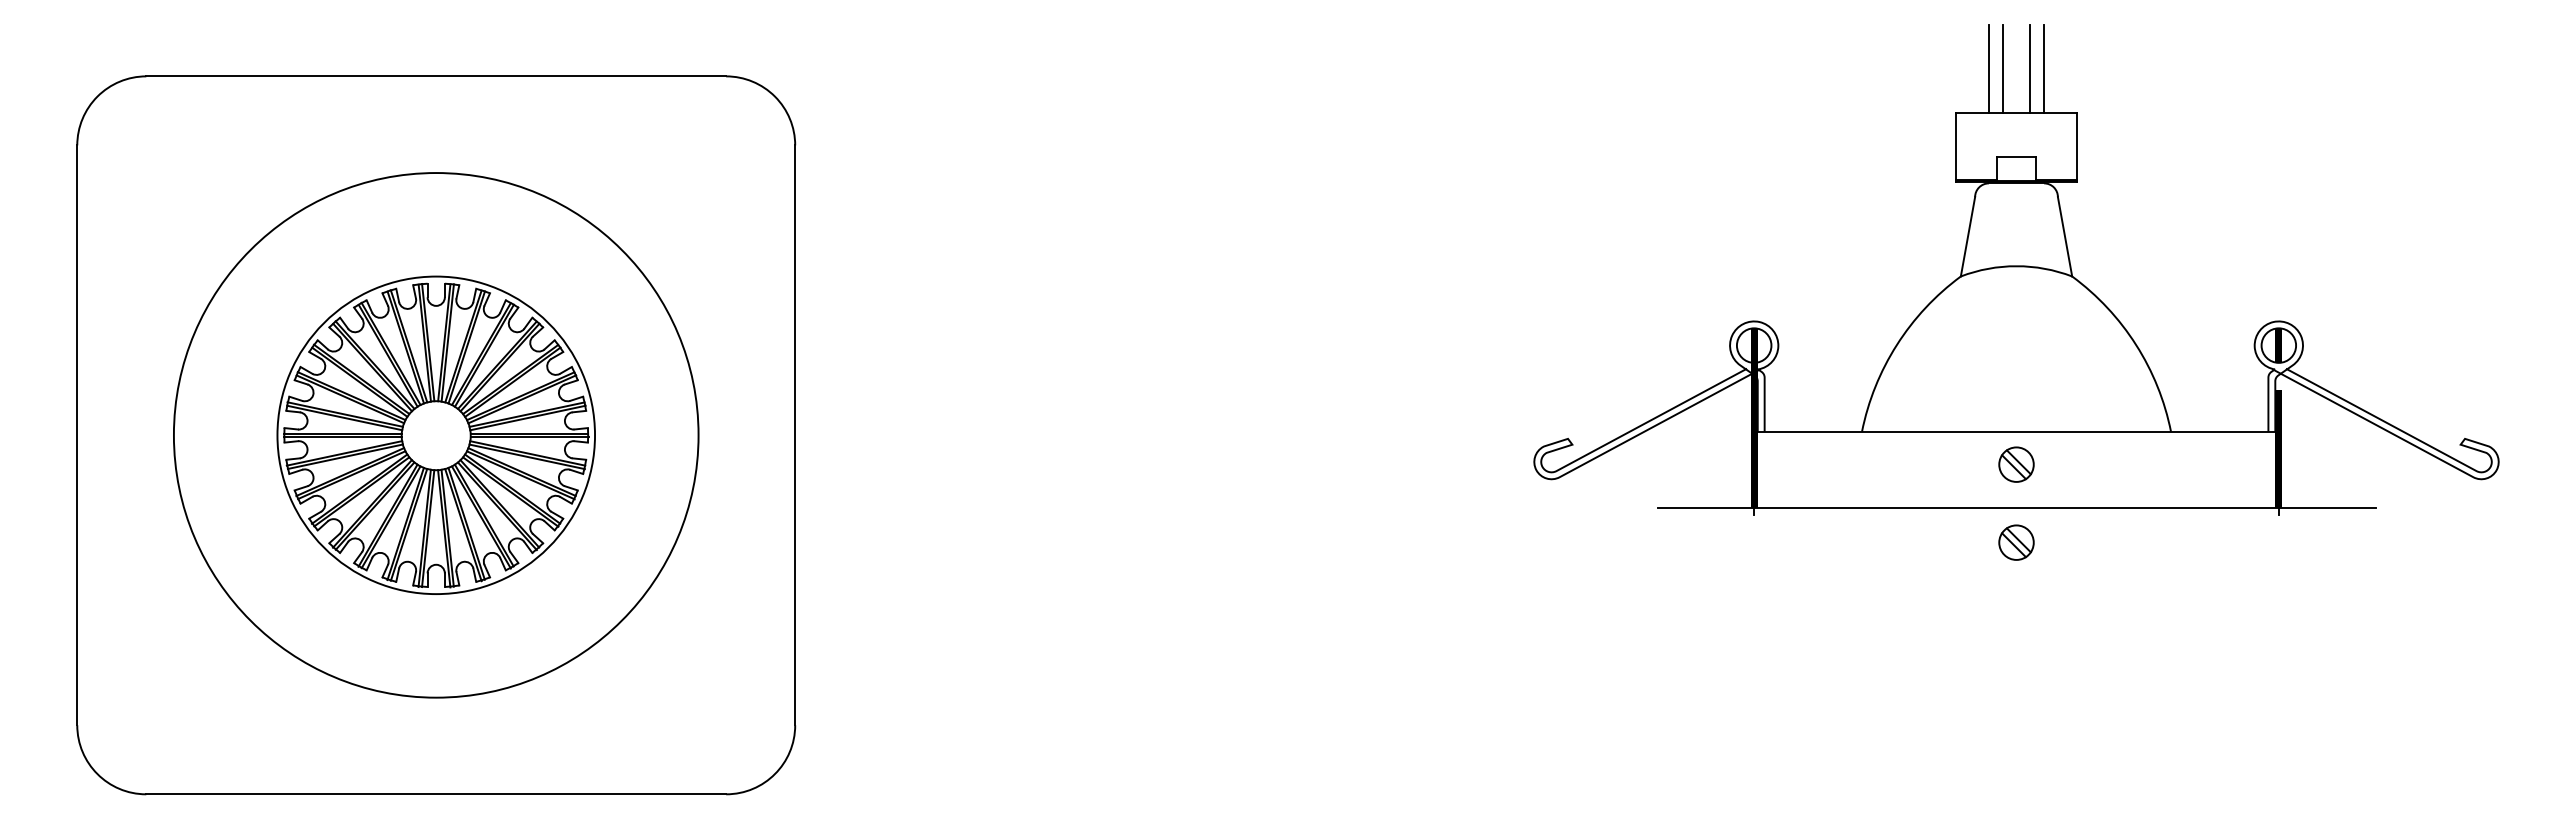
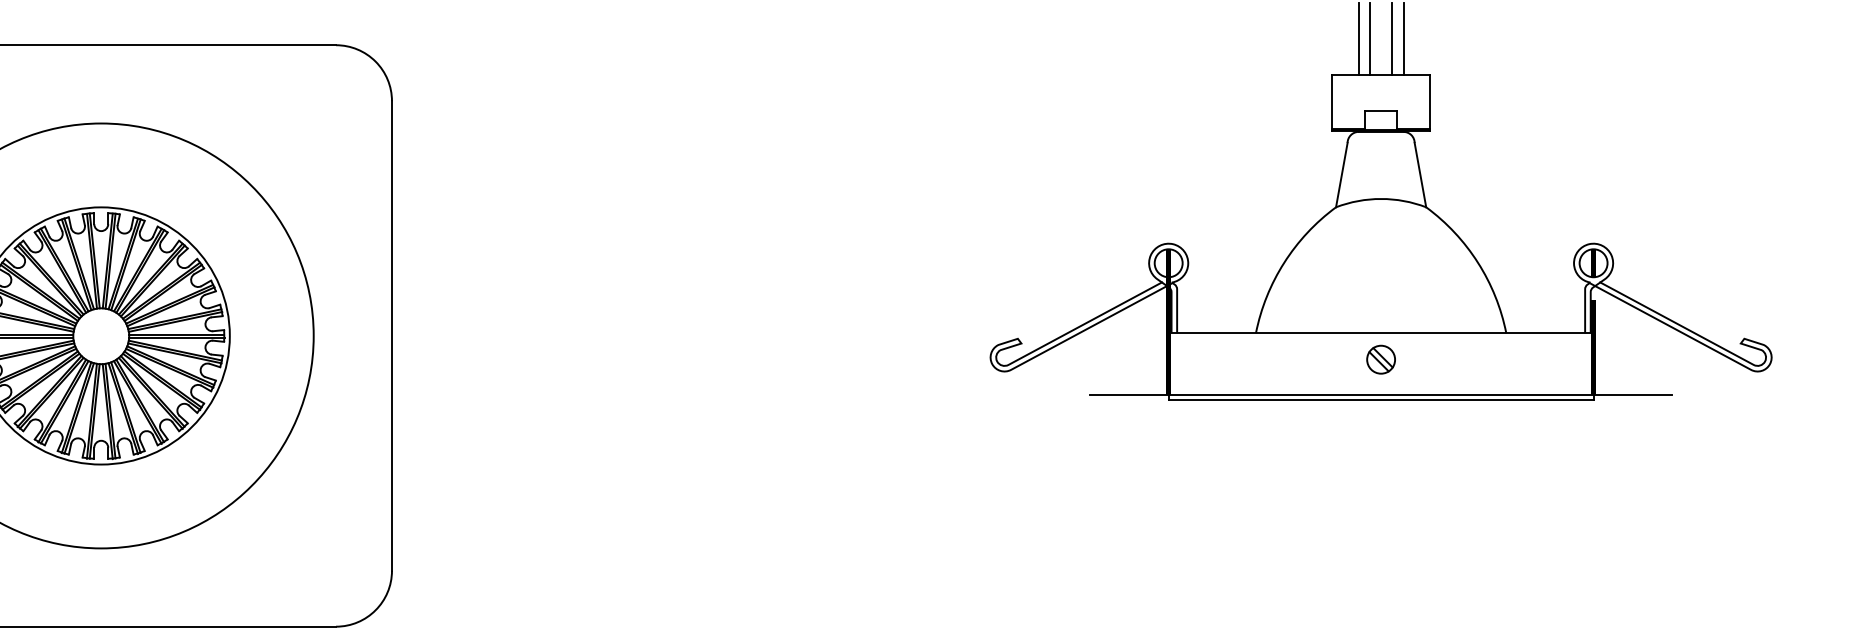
line: (2016, 514) -> (1381, 400), added
part: (2016, 542) -> (1381, 422), removed

